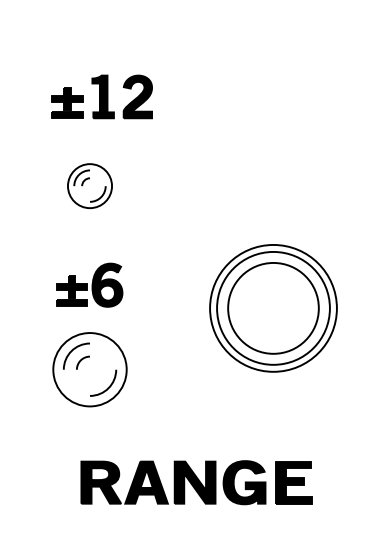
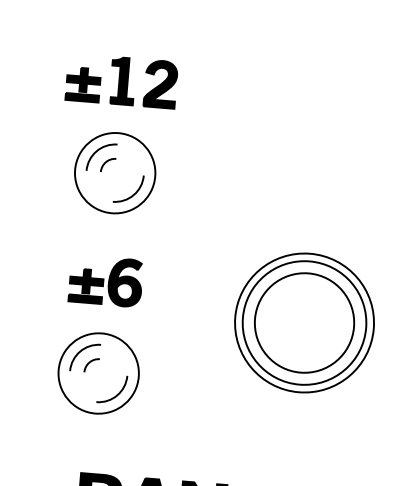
part: (101, 96) -> (121, 80), moved
part: (89, 185) -> (114, 172), size x1.67

